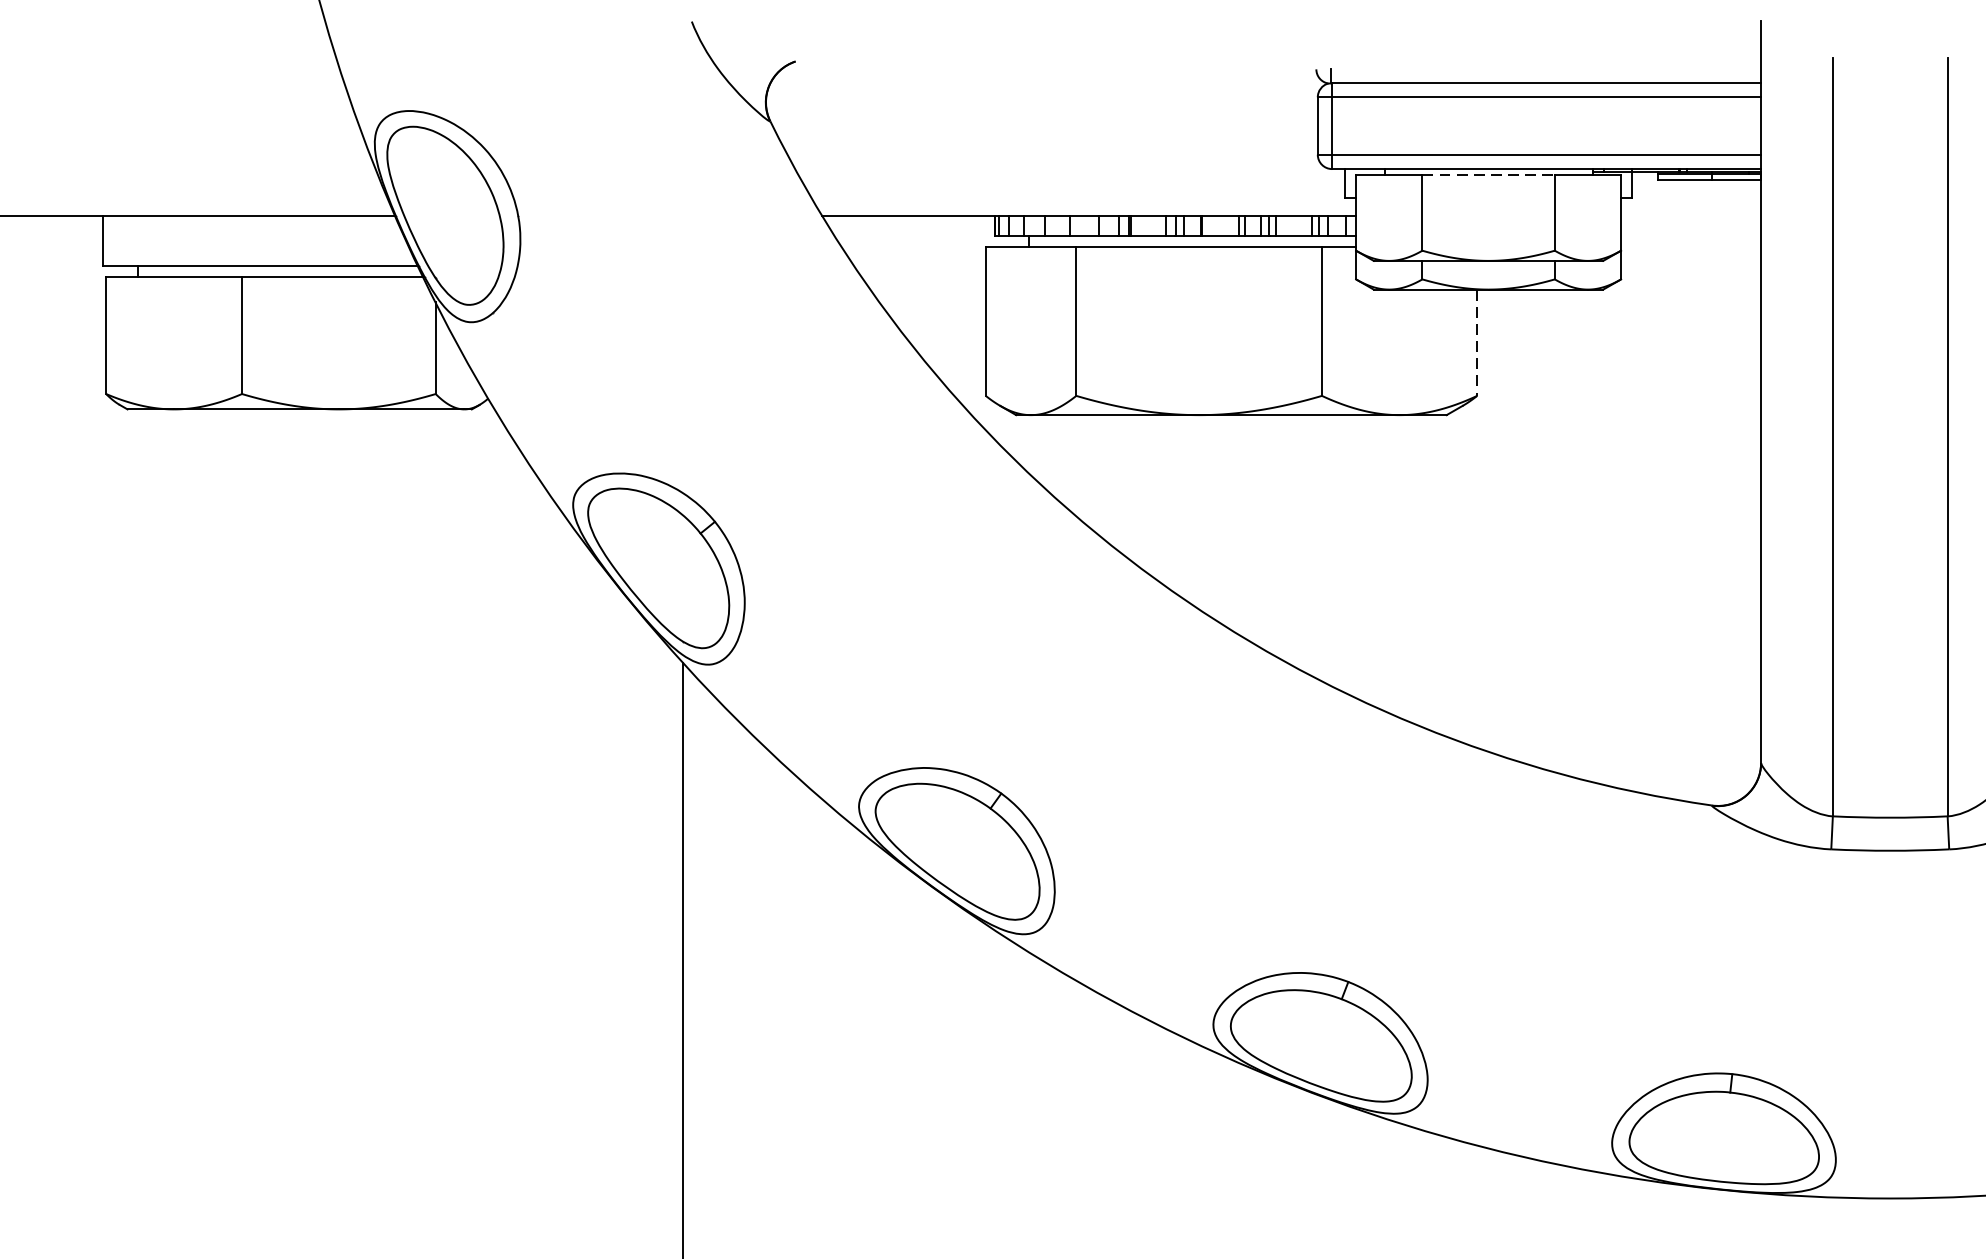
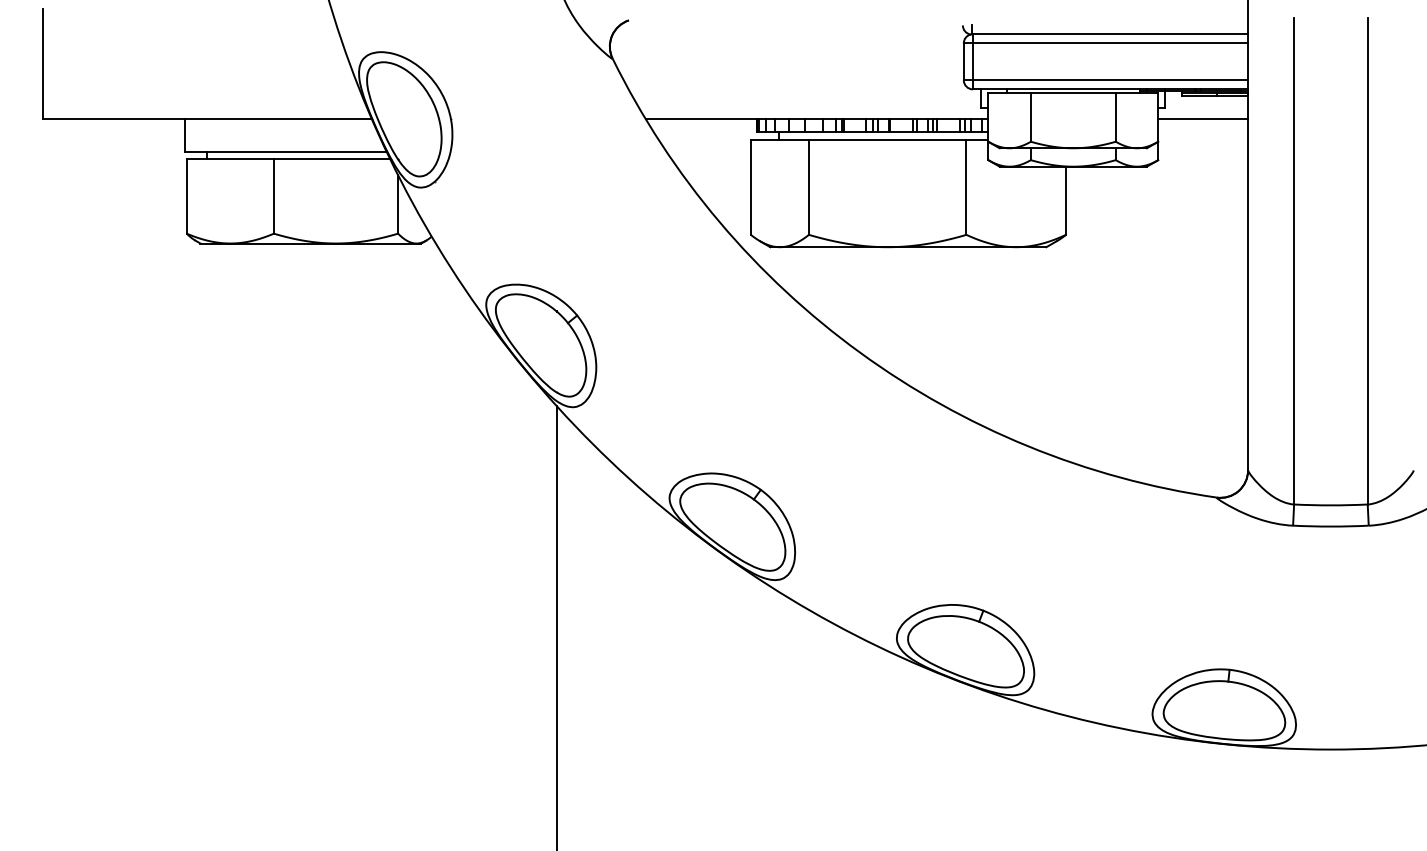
line: (1488, 175) -> (1073, 93), dashed -> solid
line: (1691, 216) -> (1203, 119), added
line: (1477, 343) -> (1066, 201), dashed -> solid

